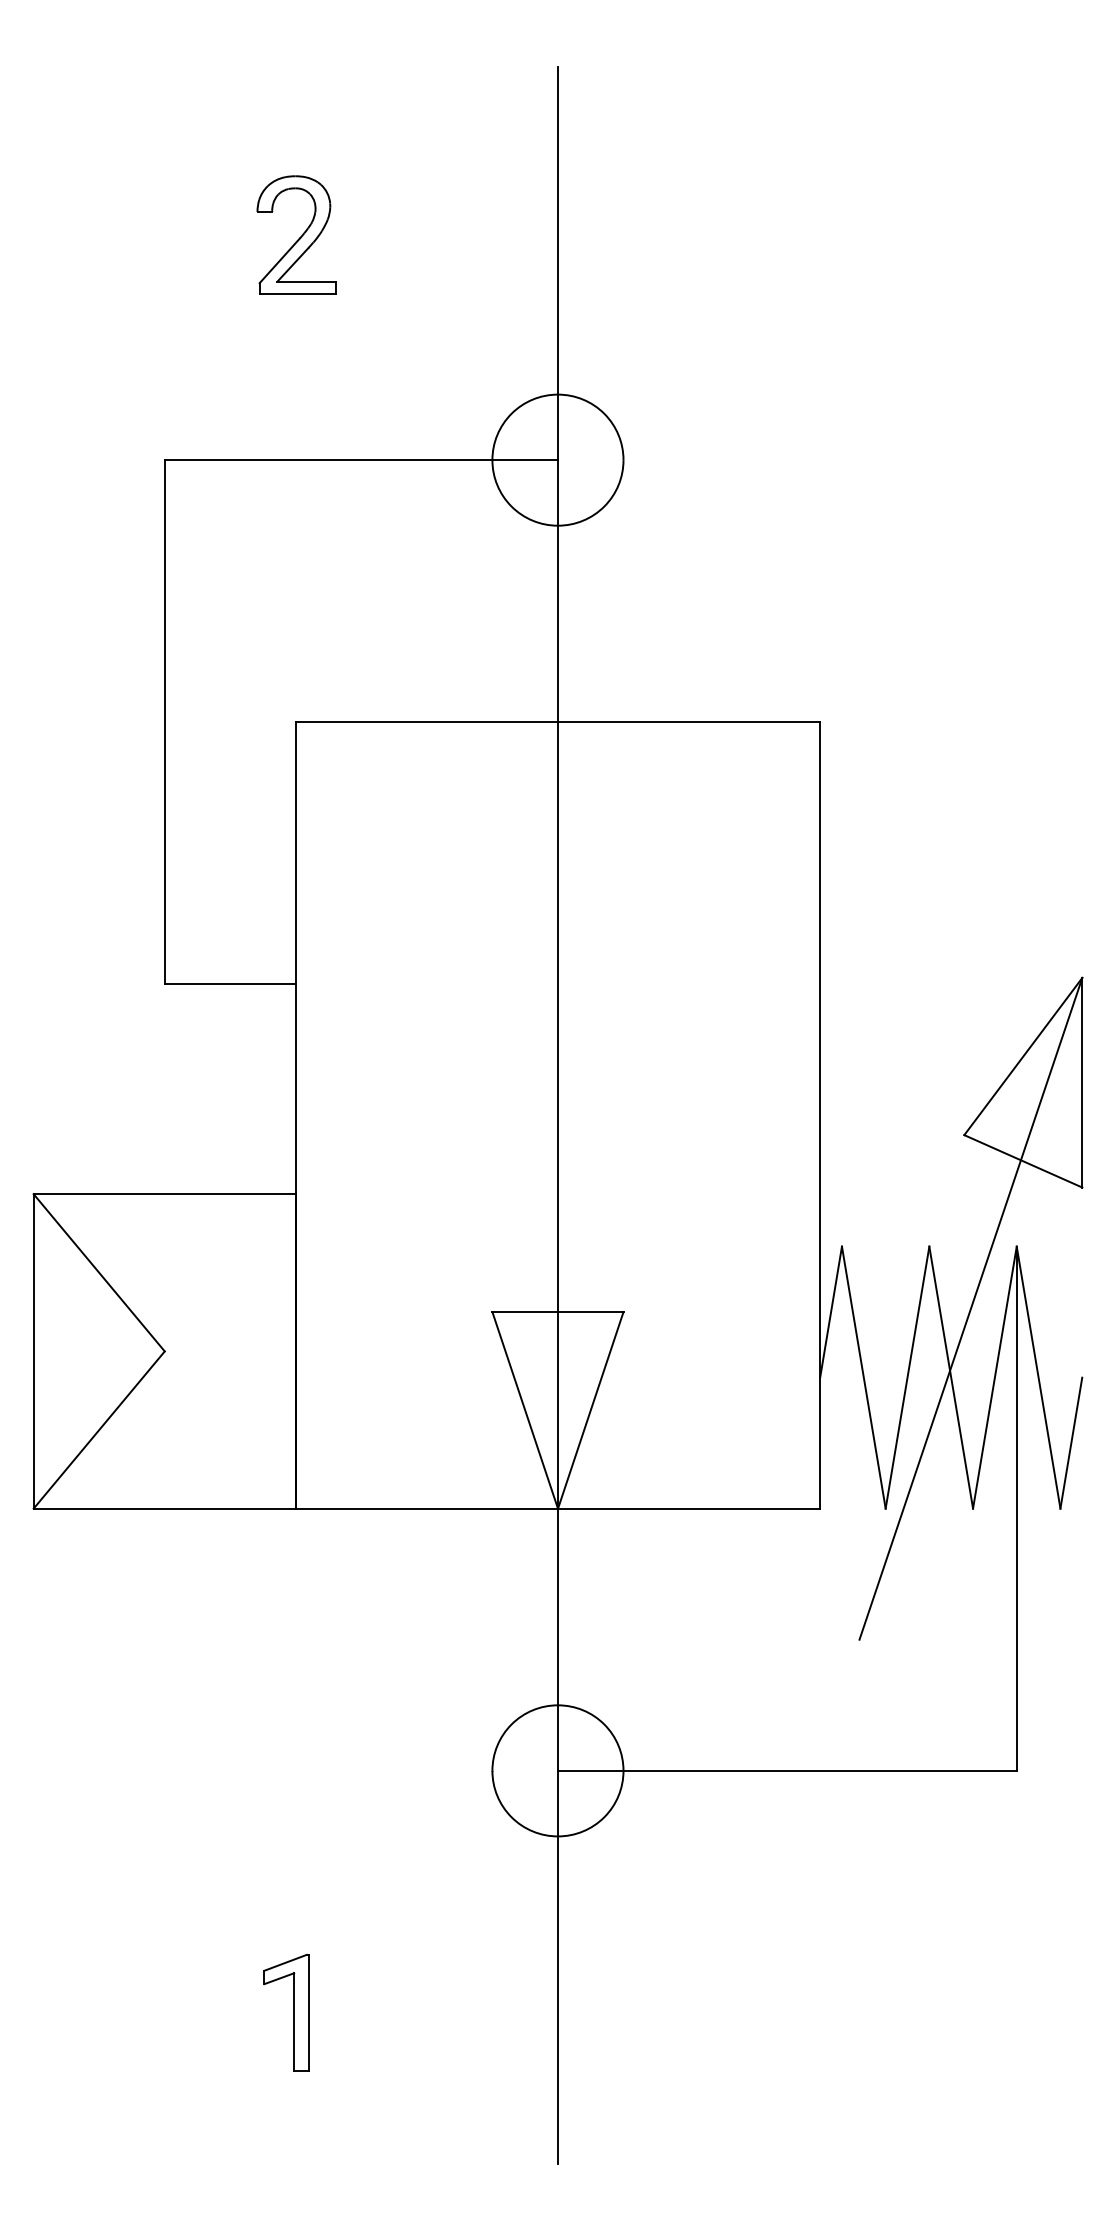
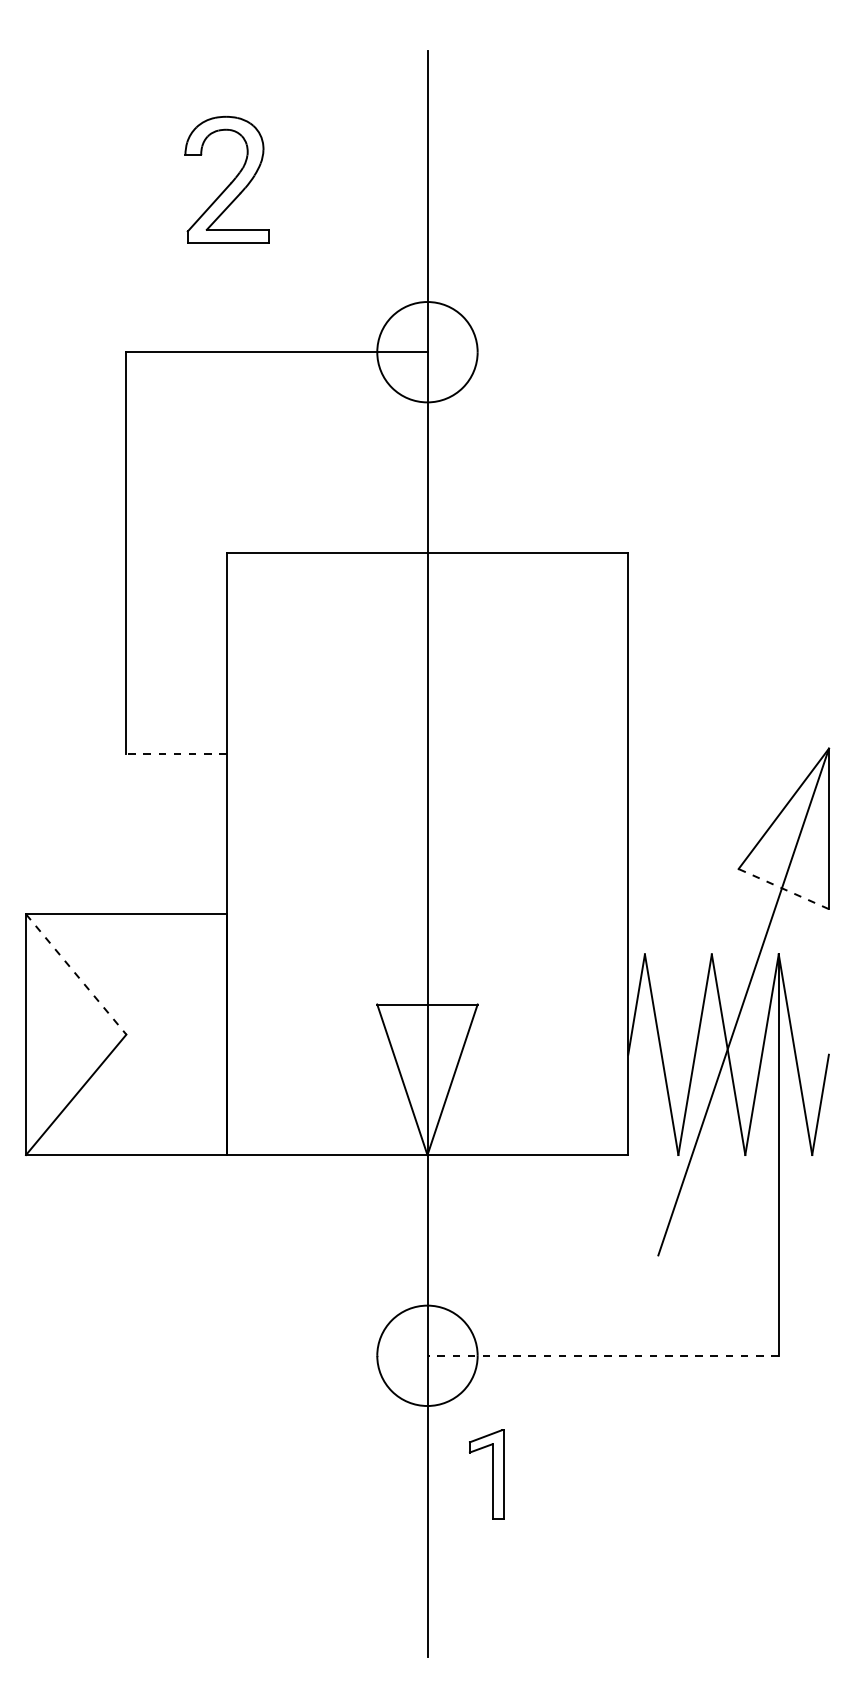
part: (296, 234) -> (227, 179), size x1.4
line: (230, 984) -> (176, 753), solid -> dashed
line: (1023, 1161) -> (783, 889), solid -> dashed
line: (99, 1273) -> (76, 974), solid -> dashed
line: (786, 1770) -> (602, 1355), solid -> dashed
part: (293, 2012) -> (492, 1474), moved

